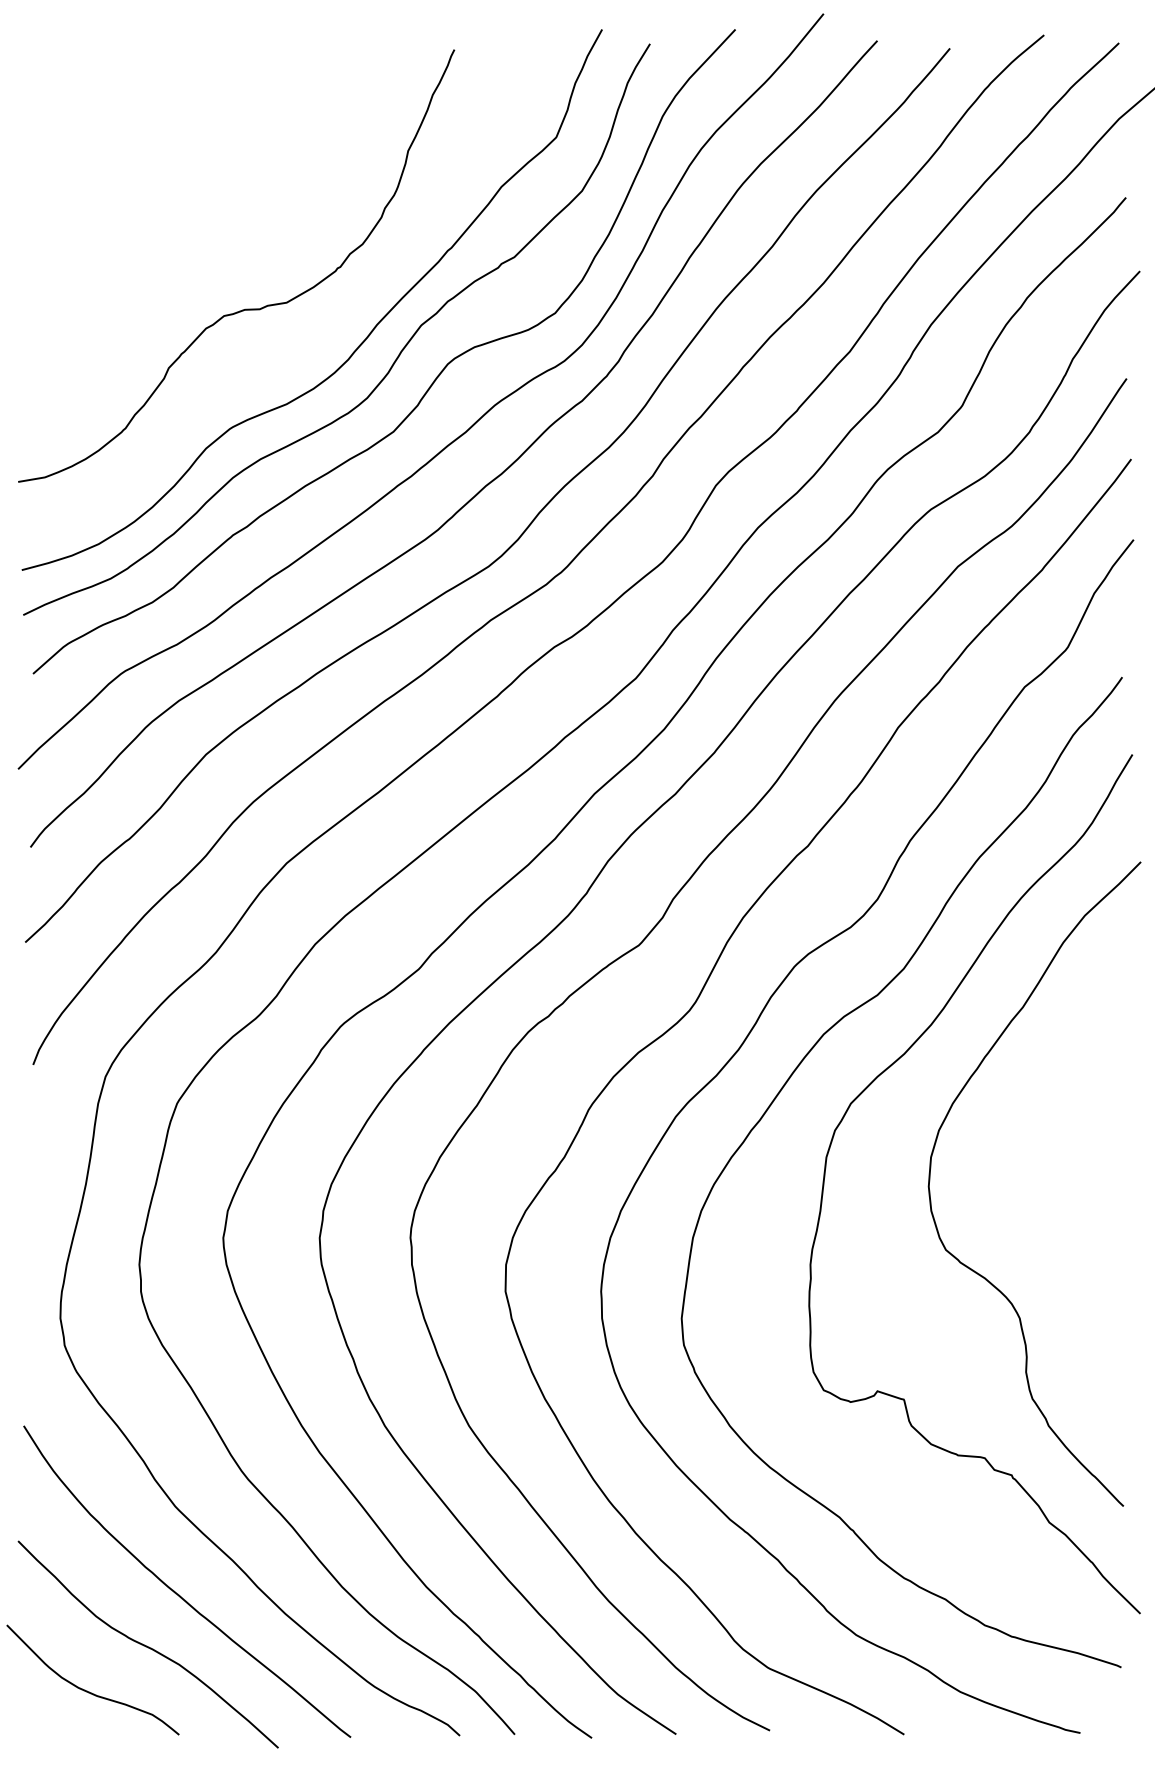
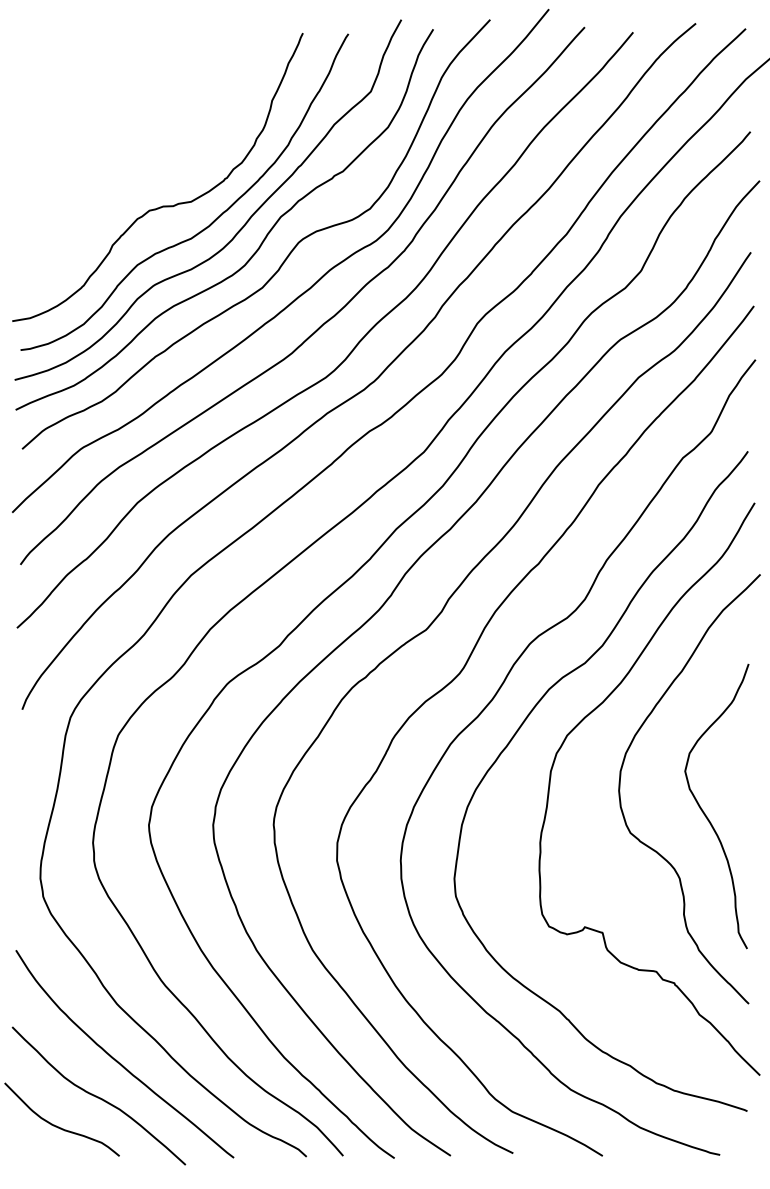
curve: (320, 330) -> (213, 220), added
curve: (1058, 1220) -> (705, 813), added

